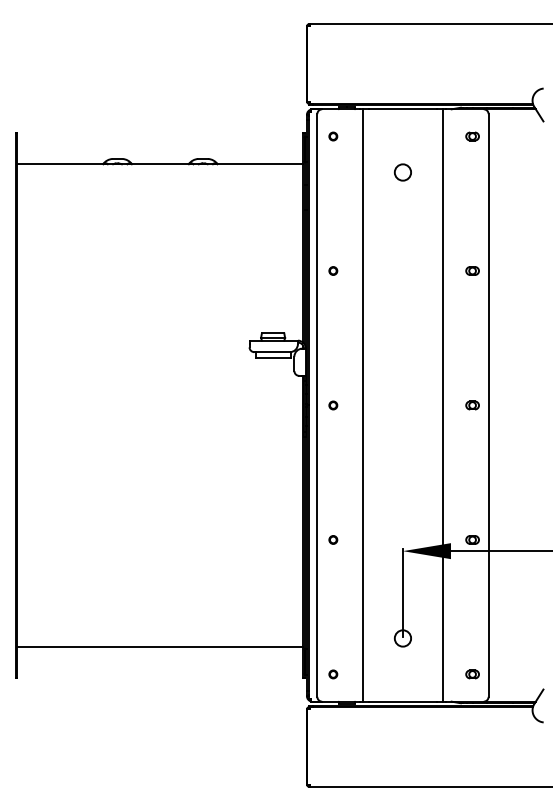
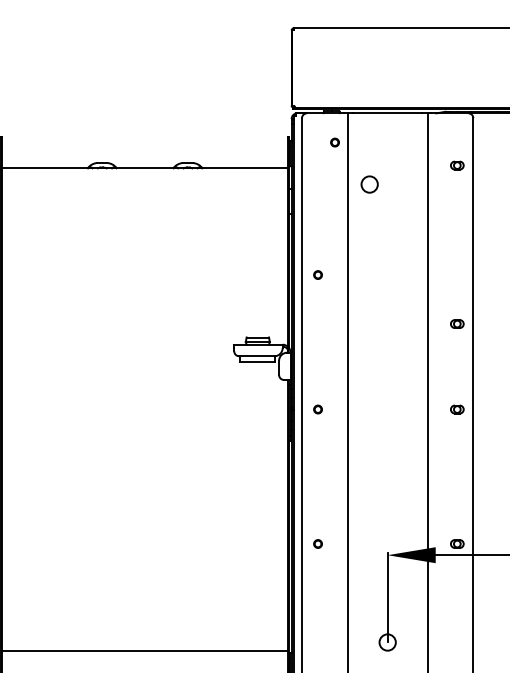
part: (333, 136) -> (335, 142), moved
part: (472, 136) -> (457, 165), moved
circle: (402, 172) -> (369, 184), moved
part: (472, 270) -> (457, 323), moved

